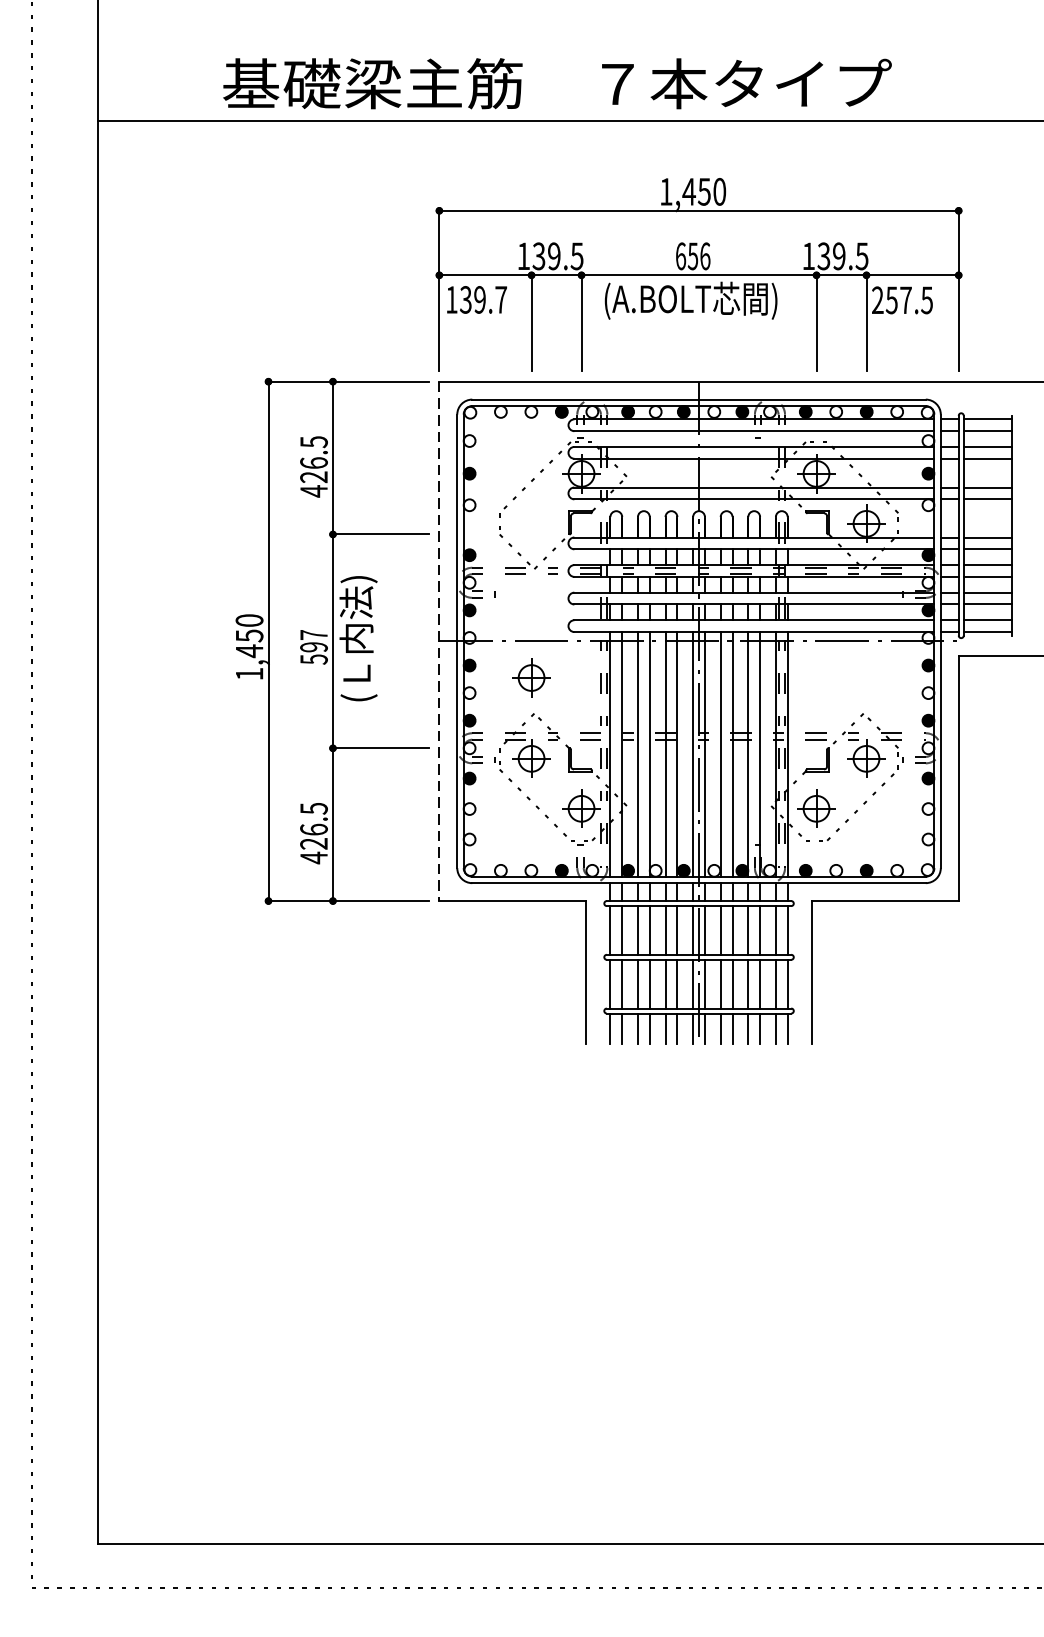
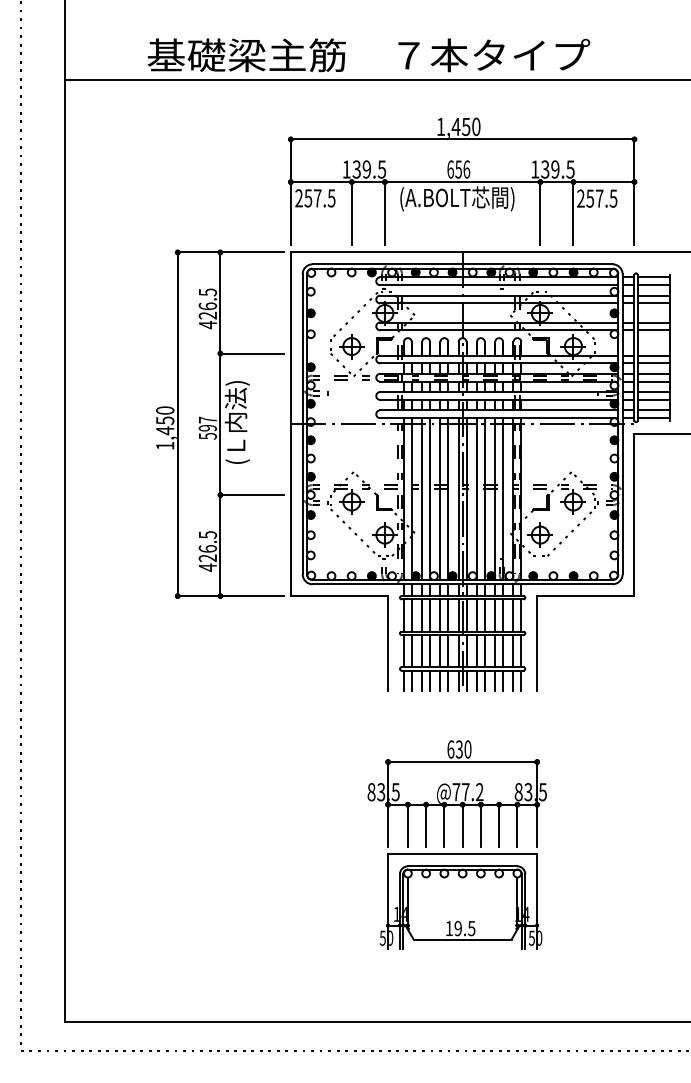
text: (476, 300) -> (315, 198), 139.7 -> 257.5
line: (438, 641) -> (290, 424), dashed -> solid
part: (531, 677) -> (351, 346), moved
part: (689, 1276) -> (456, 844), added

